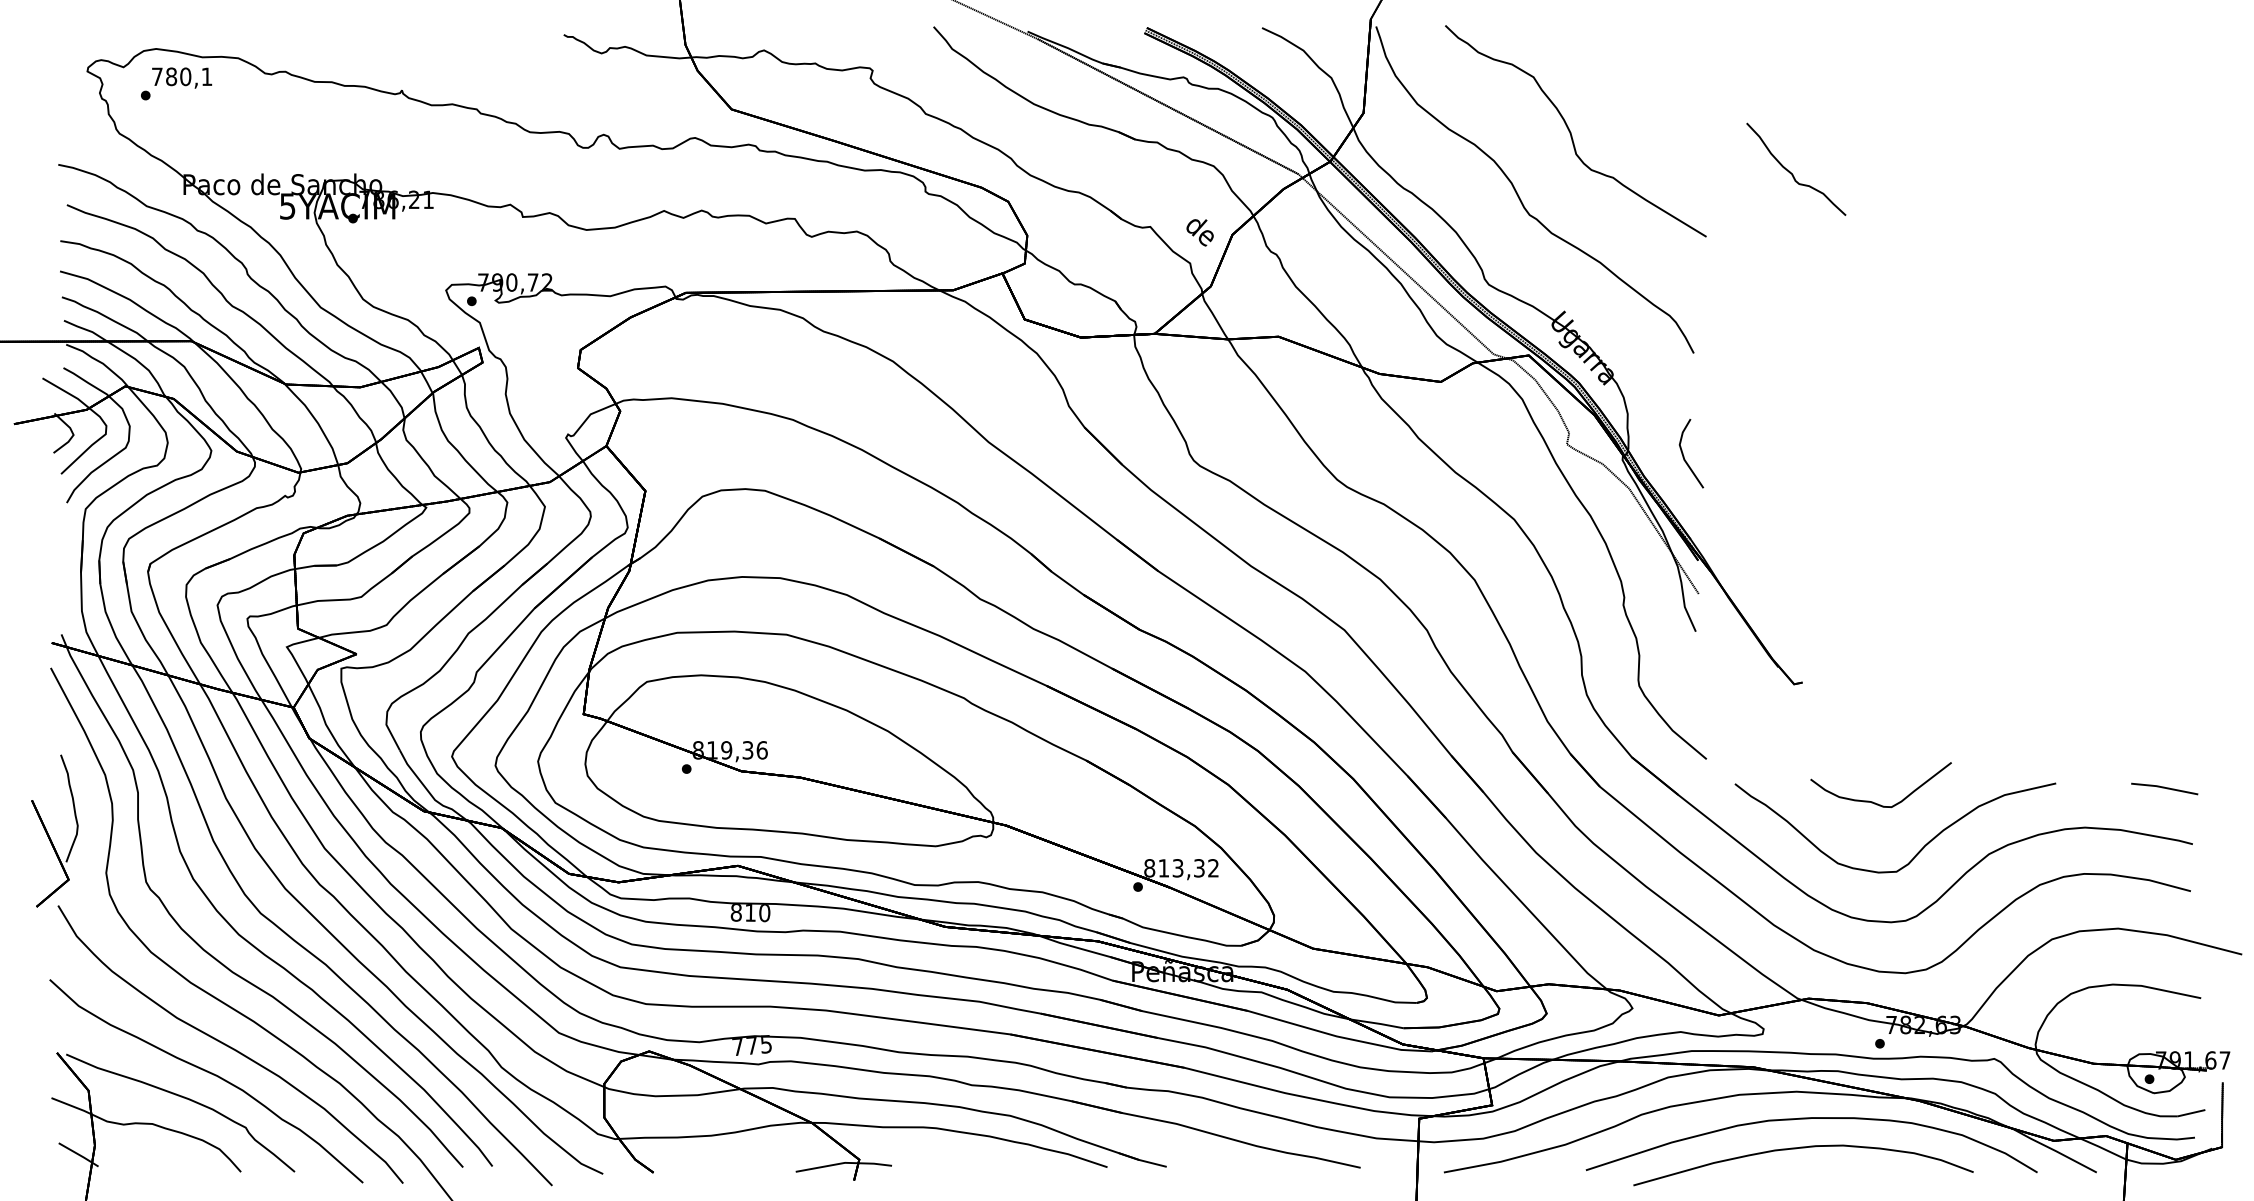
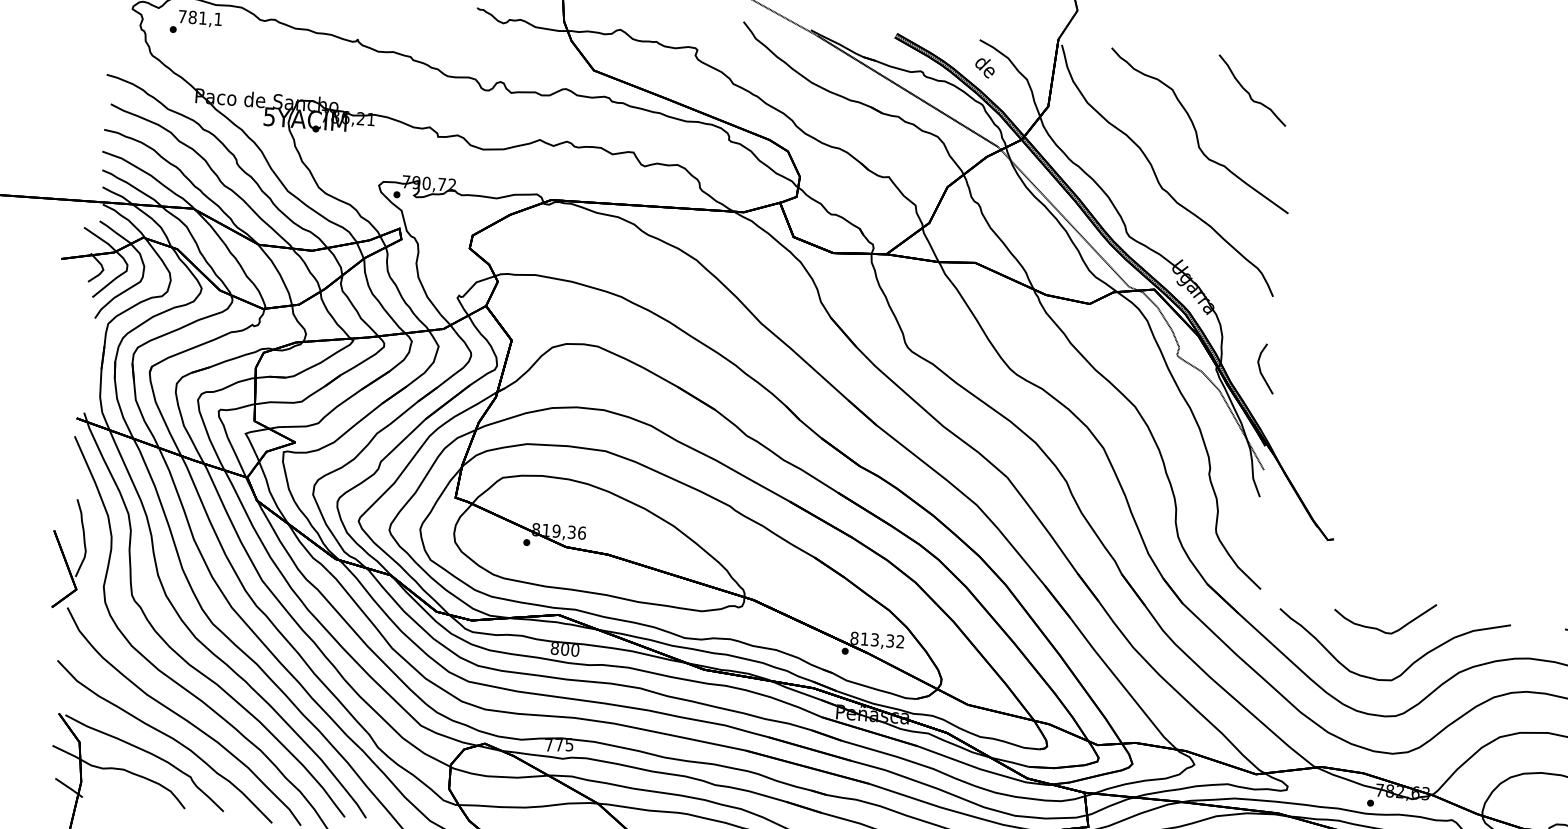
text: (185, 76) -> (202, 17), 780,1 -> 781,1
part: (1791, 172) -> (1248, 92), moved
text: (1199, 232) -> (984, 68), moved
text: (750, 912) -> (565, 649), 810 -> 800

